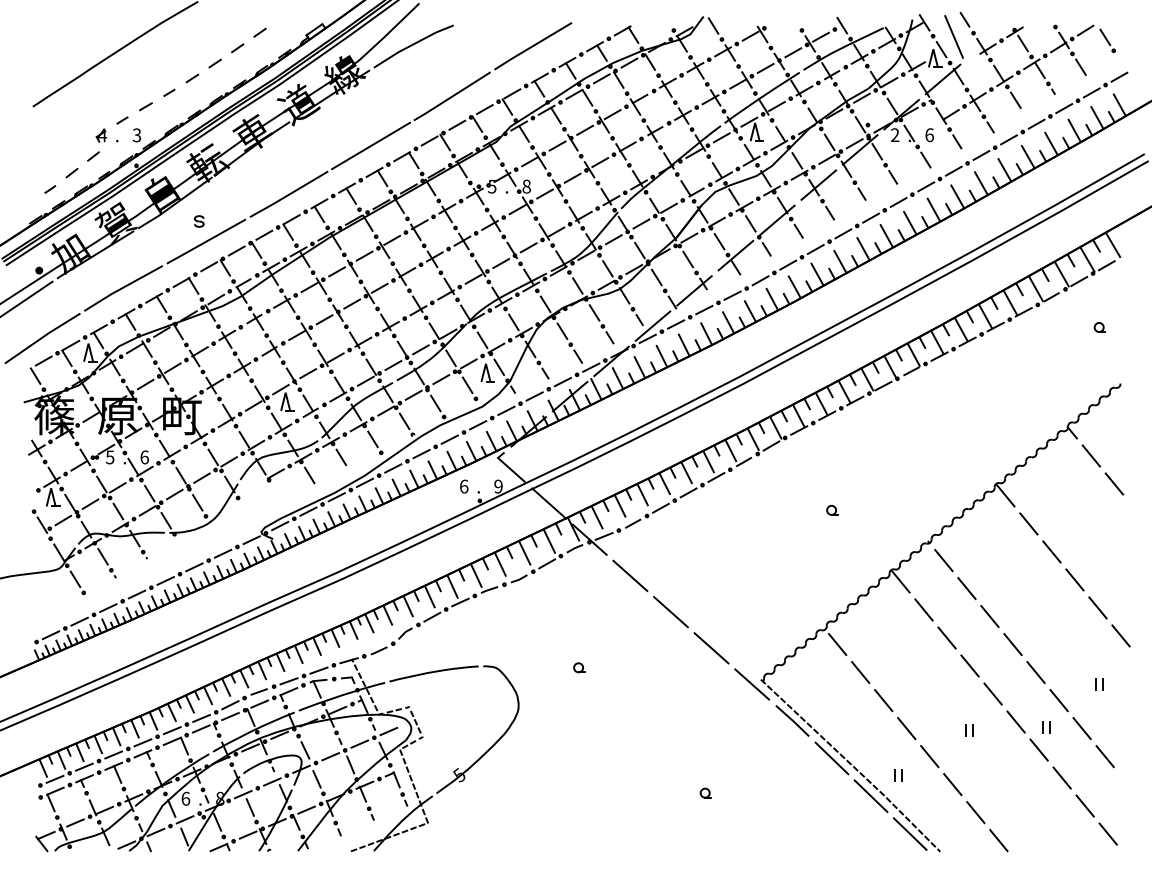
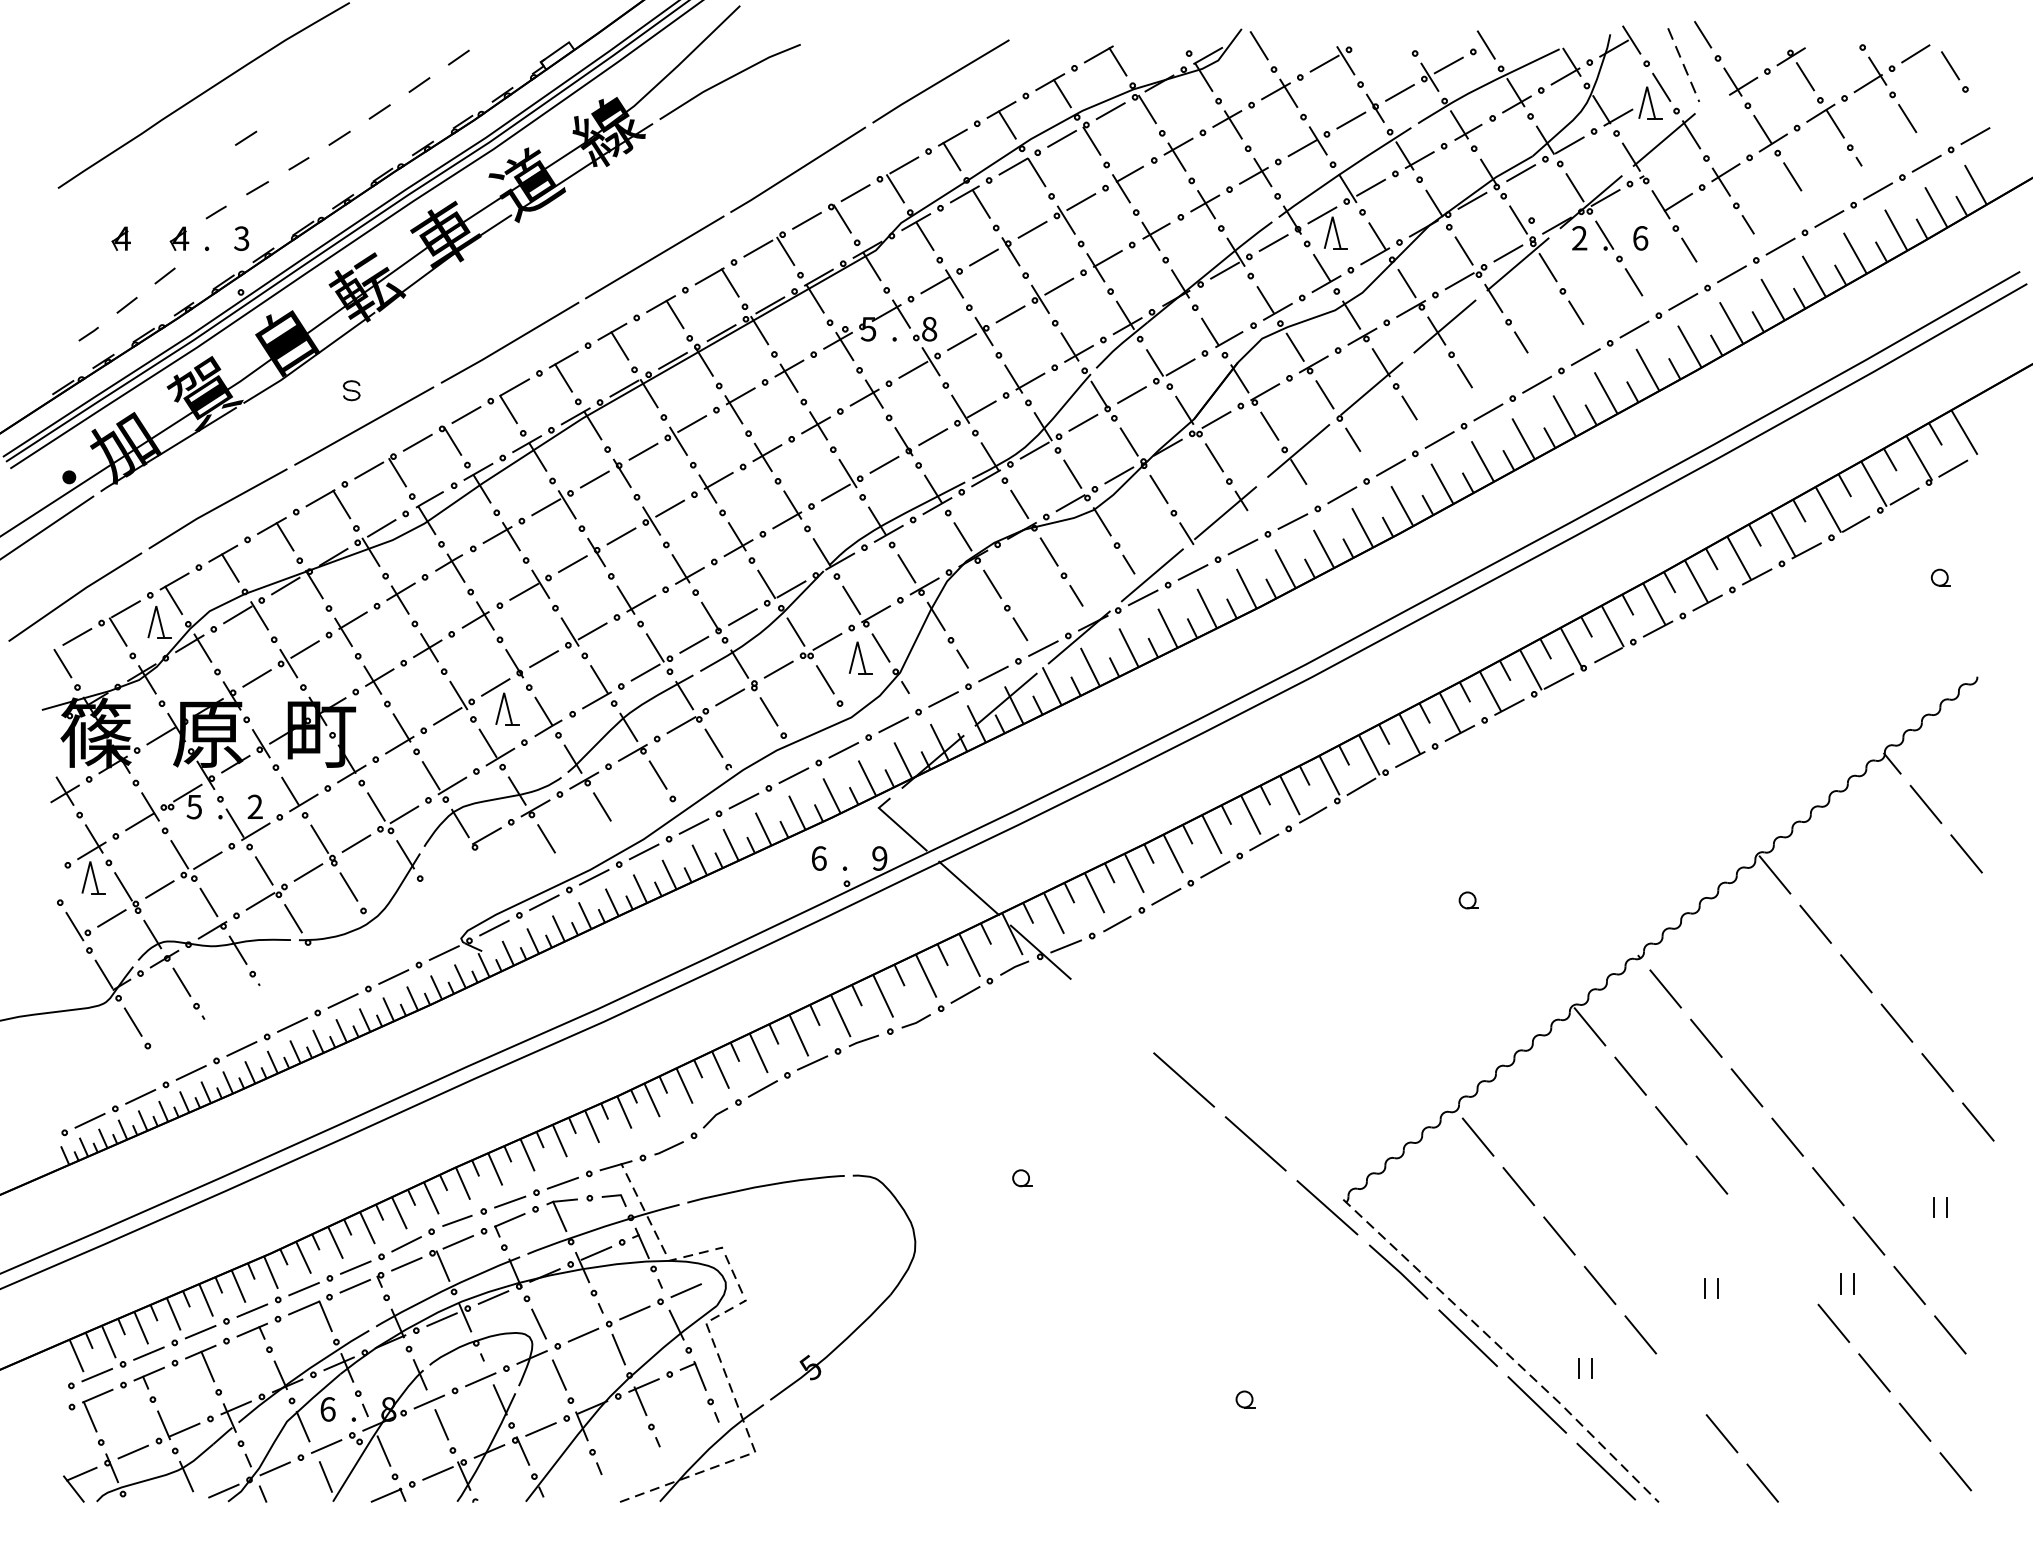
line: (954, 37) -> (1684, 65), solid -> dashed
line: (139, 78) -> (246, 138), added
part: (68, 135) -> (120, 238), added
text: (144, 457) -> (255, 807), 6 -> 2
line: (630, 575) -> (1112, 1015), removed
line: (992, 693) -> (1751, 1223), removed
line: (1015, 721) -> (1792, 1273), removed
line: (952, 784) -> (1680, 1384), removed

